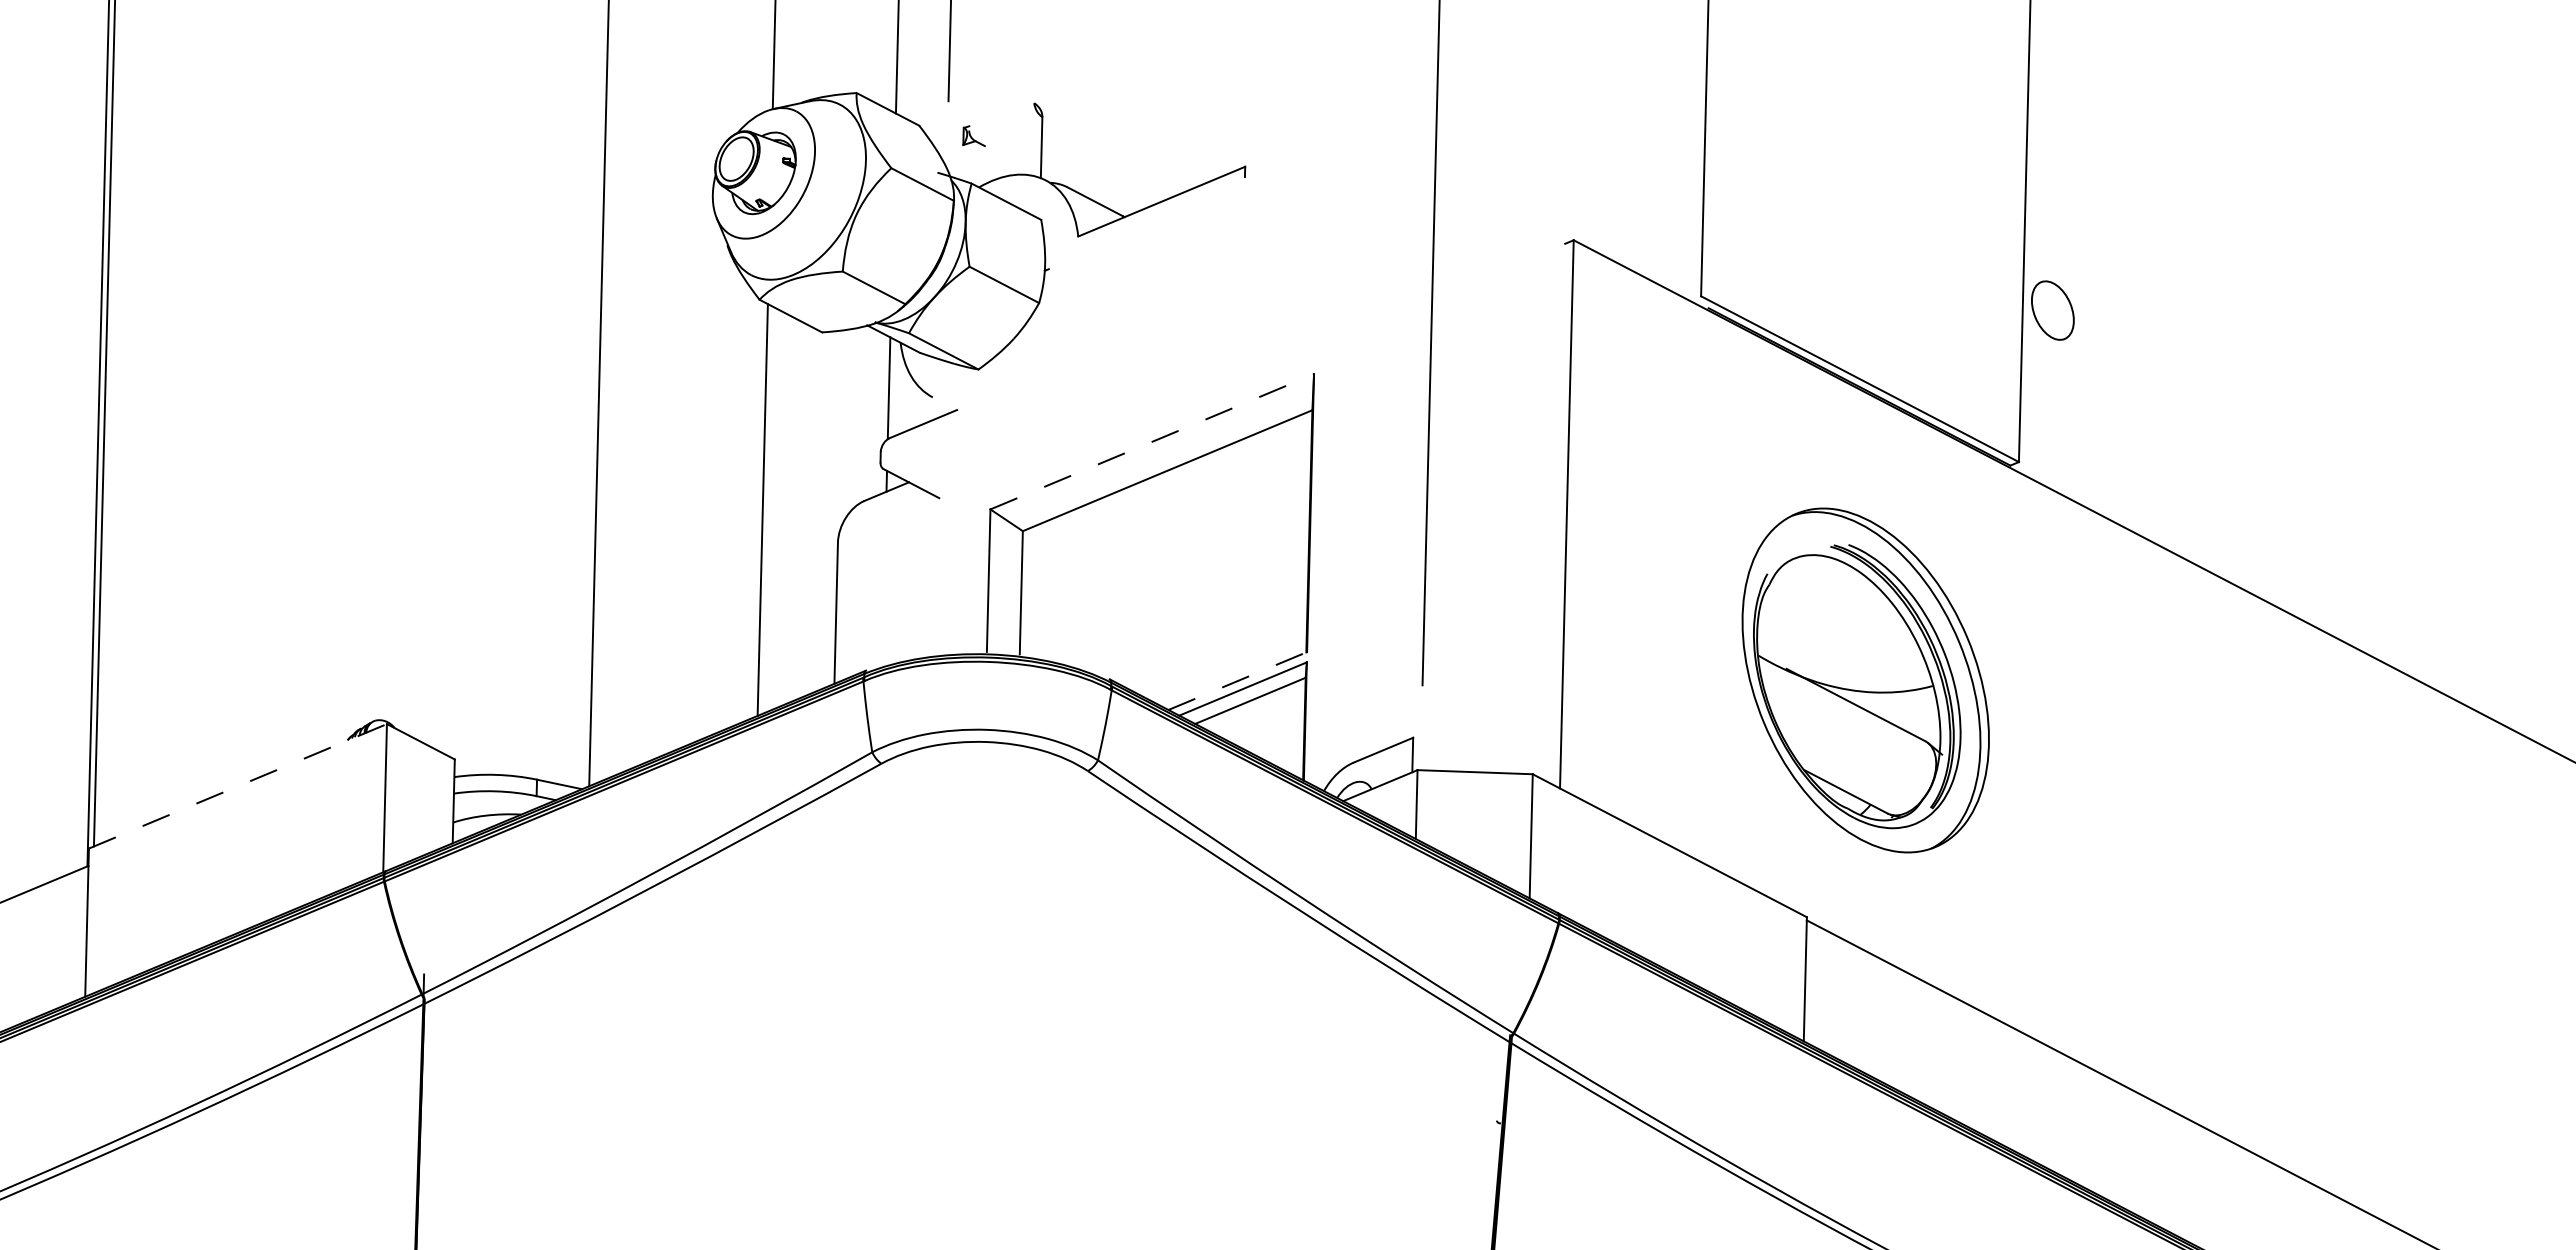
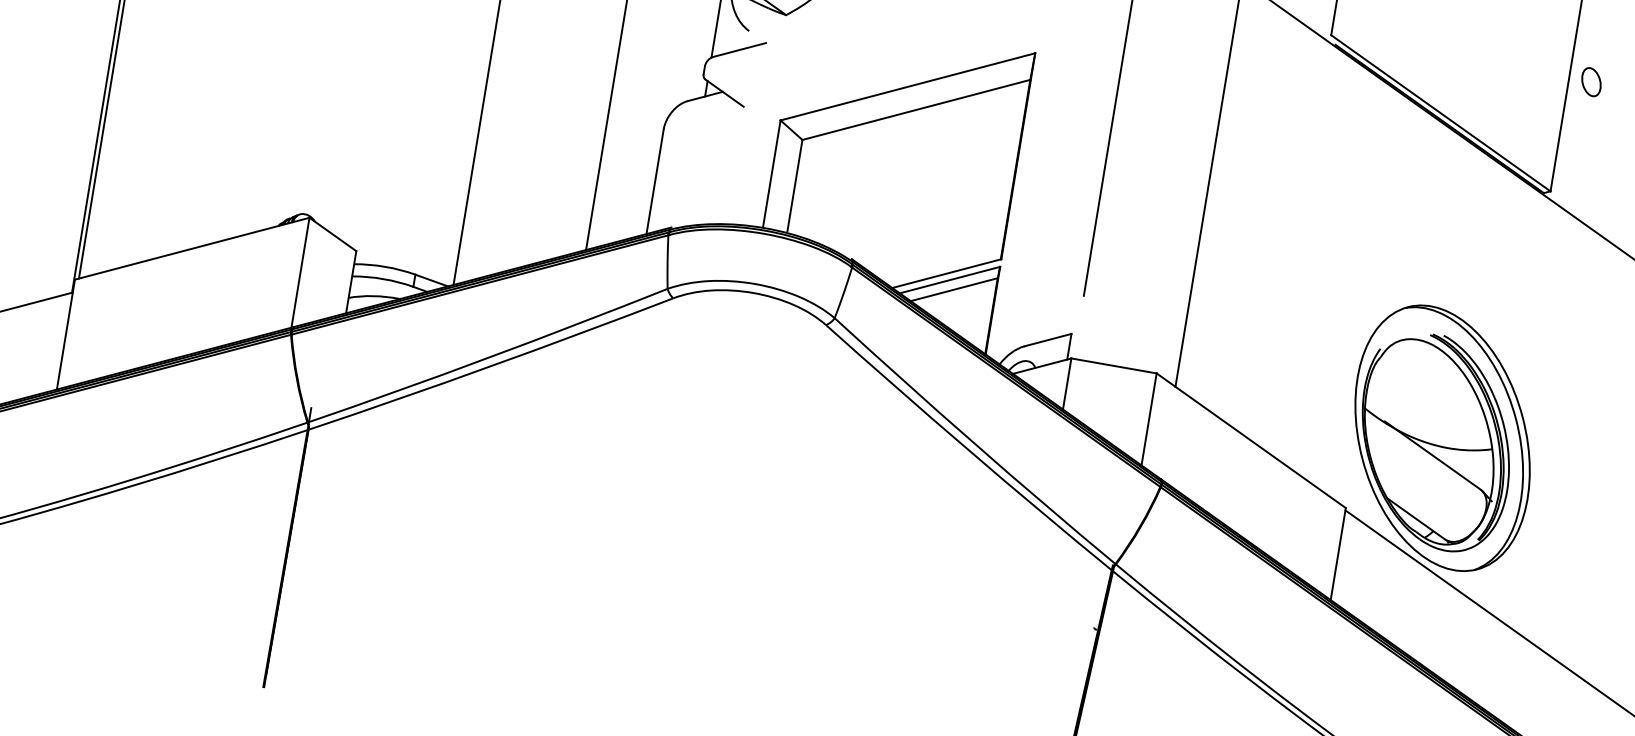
part: (2052, 310) -> (1591, 82), size x0.62
line: (1152, 441) -> (908, 86), dashed -> solid
line: (1238, 680) -> (947, 273), dashed -> solid
part: (1865, 680) -> (1442, 438), moved
line: (238, 786) -> (192, 248), dashed -> solid

